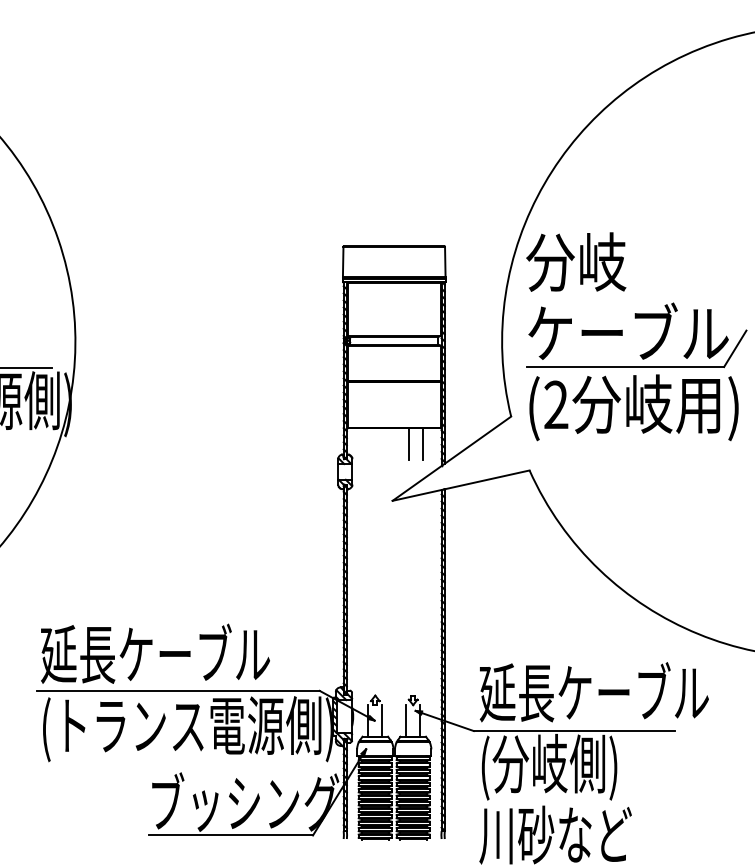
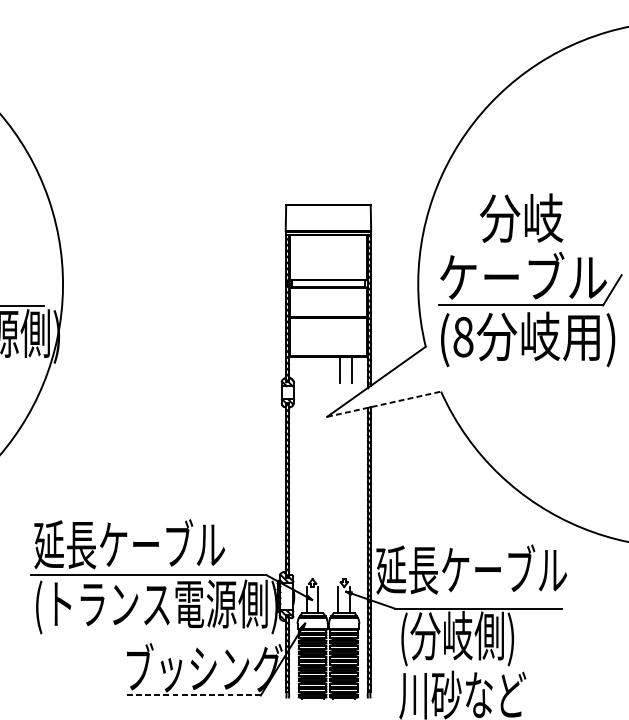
text: (576, 261) -> (521, 217), moved
text: (556, 404) -> (463, 336), (2 -> (8
line: (461, 485) -> (384, 404), solid -> dashed
text: (593, 692) -> (471, 569), moved
line: (230, 835) -> (192, 695), solid -> dashed

